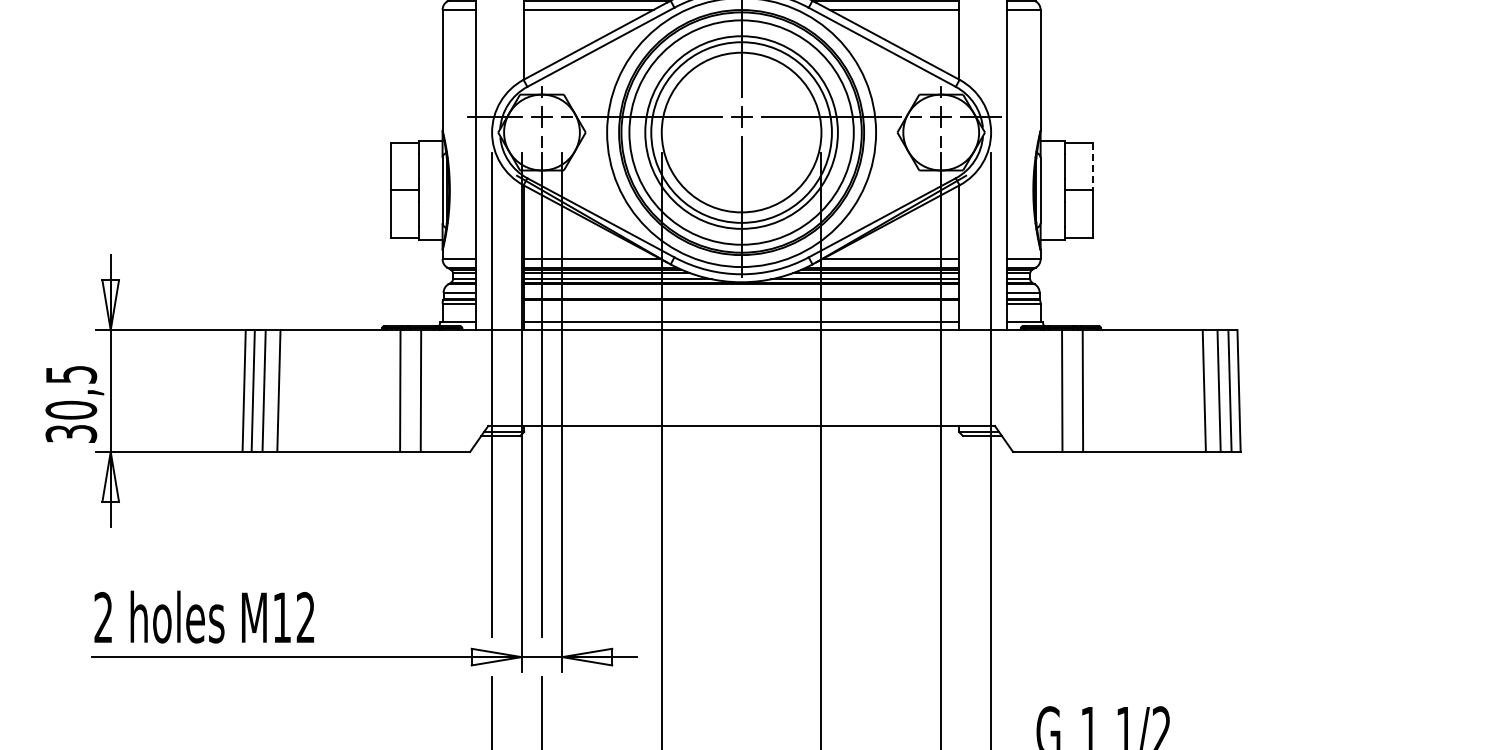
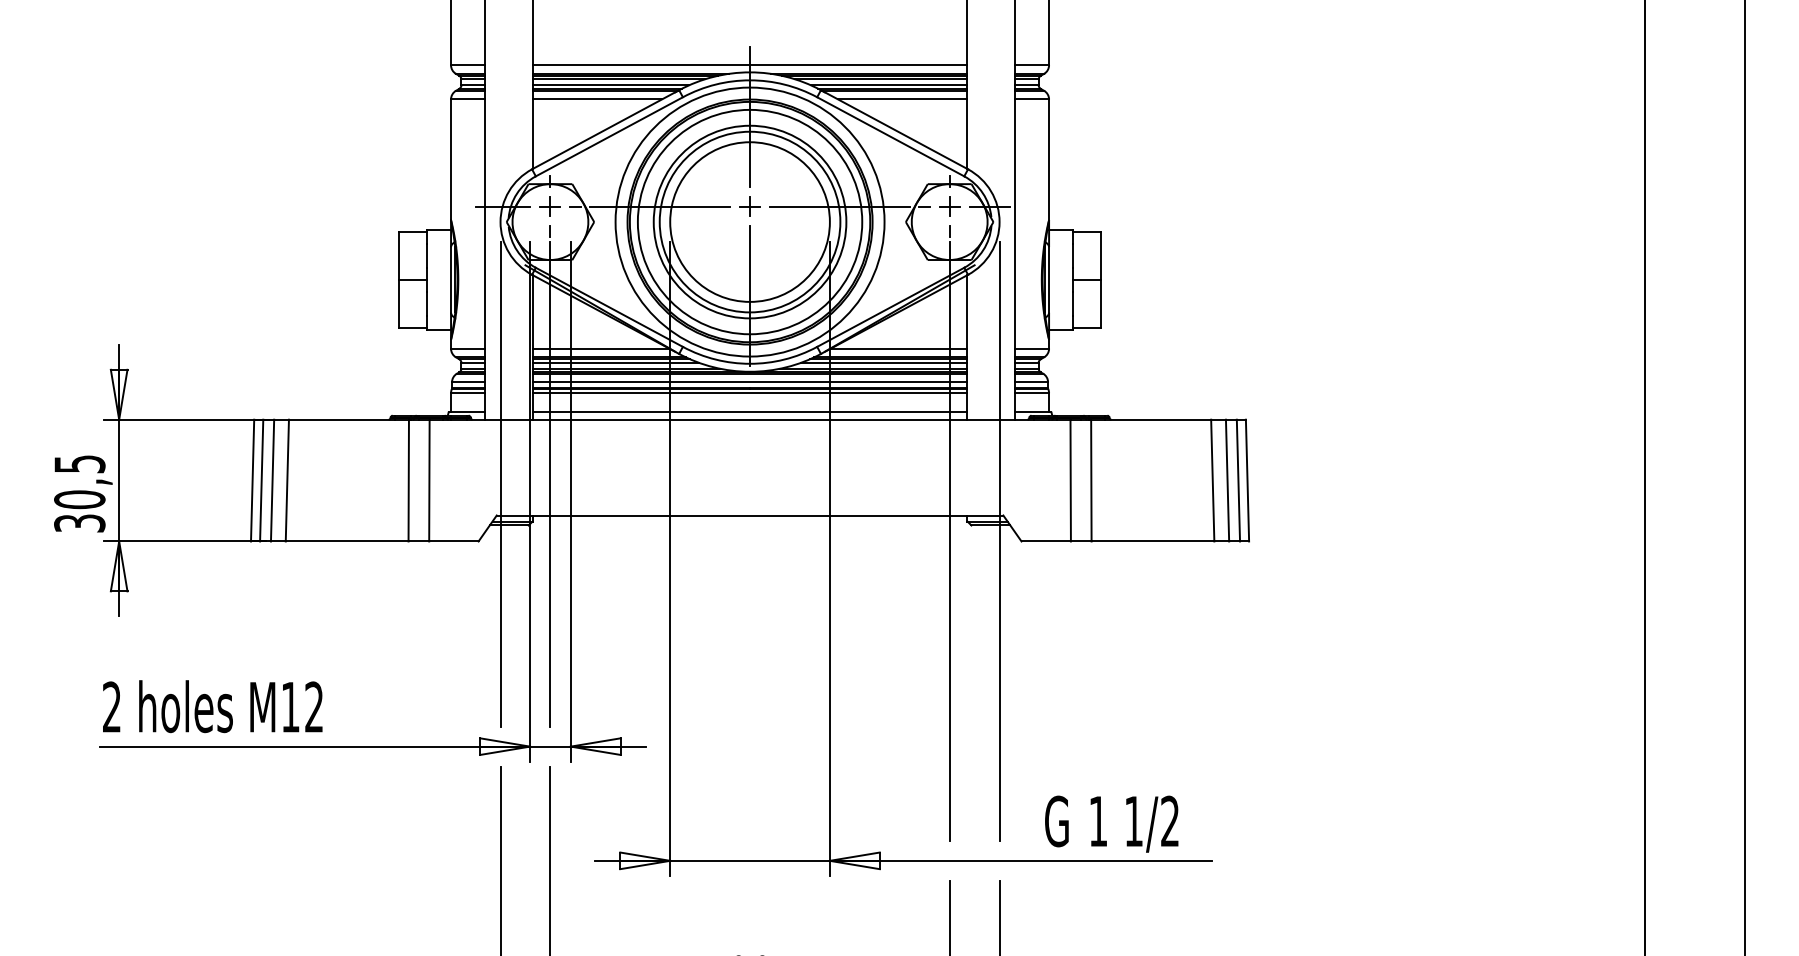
line: (1092, 166) -> (1100, 256), dashed -> solid
line: (741, 292) -> (749, 382), added
line: (741, 303) -> (749, 393), added

